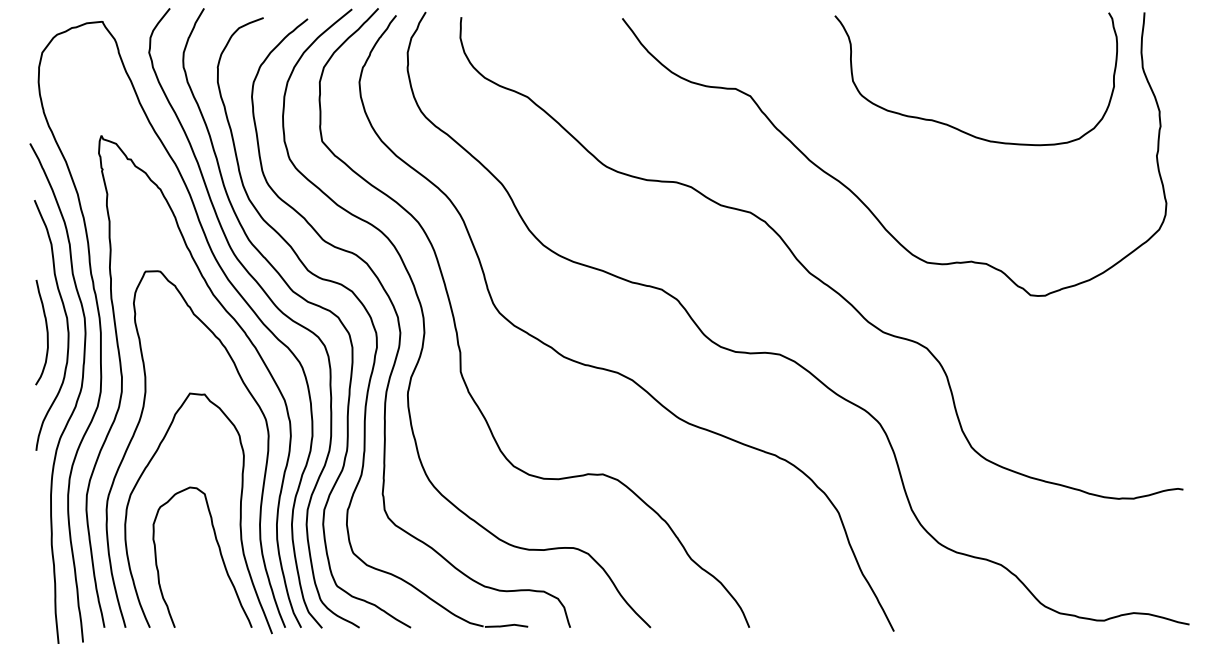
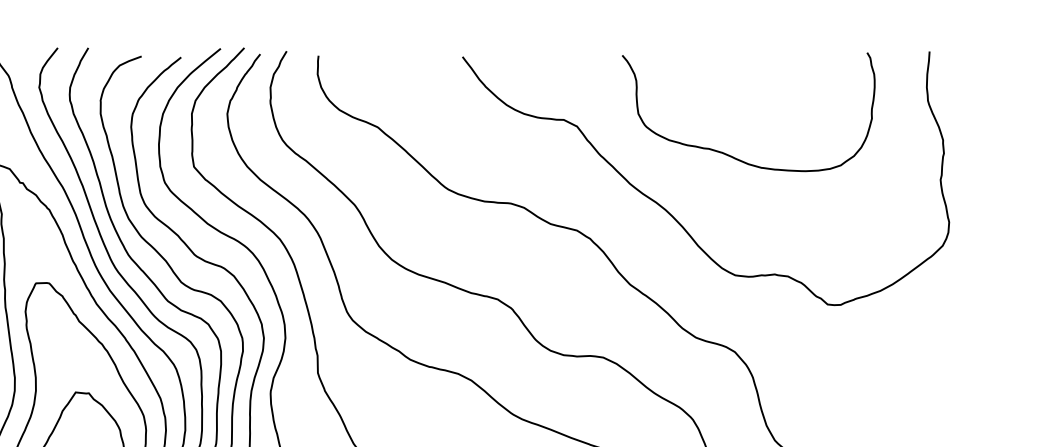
curve: (956, 127) -> (730, 155), moved

